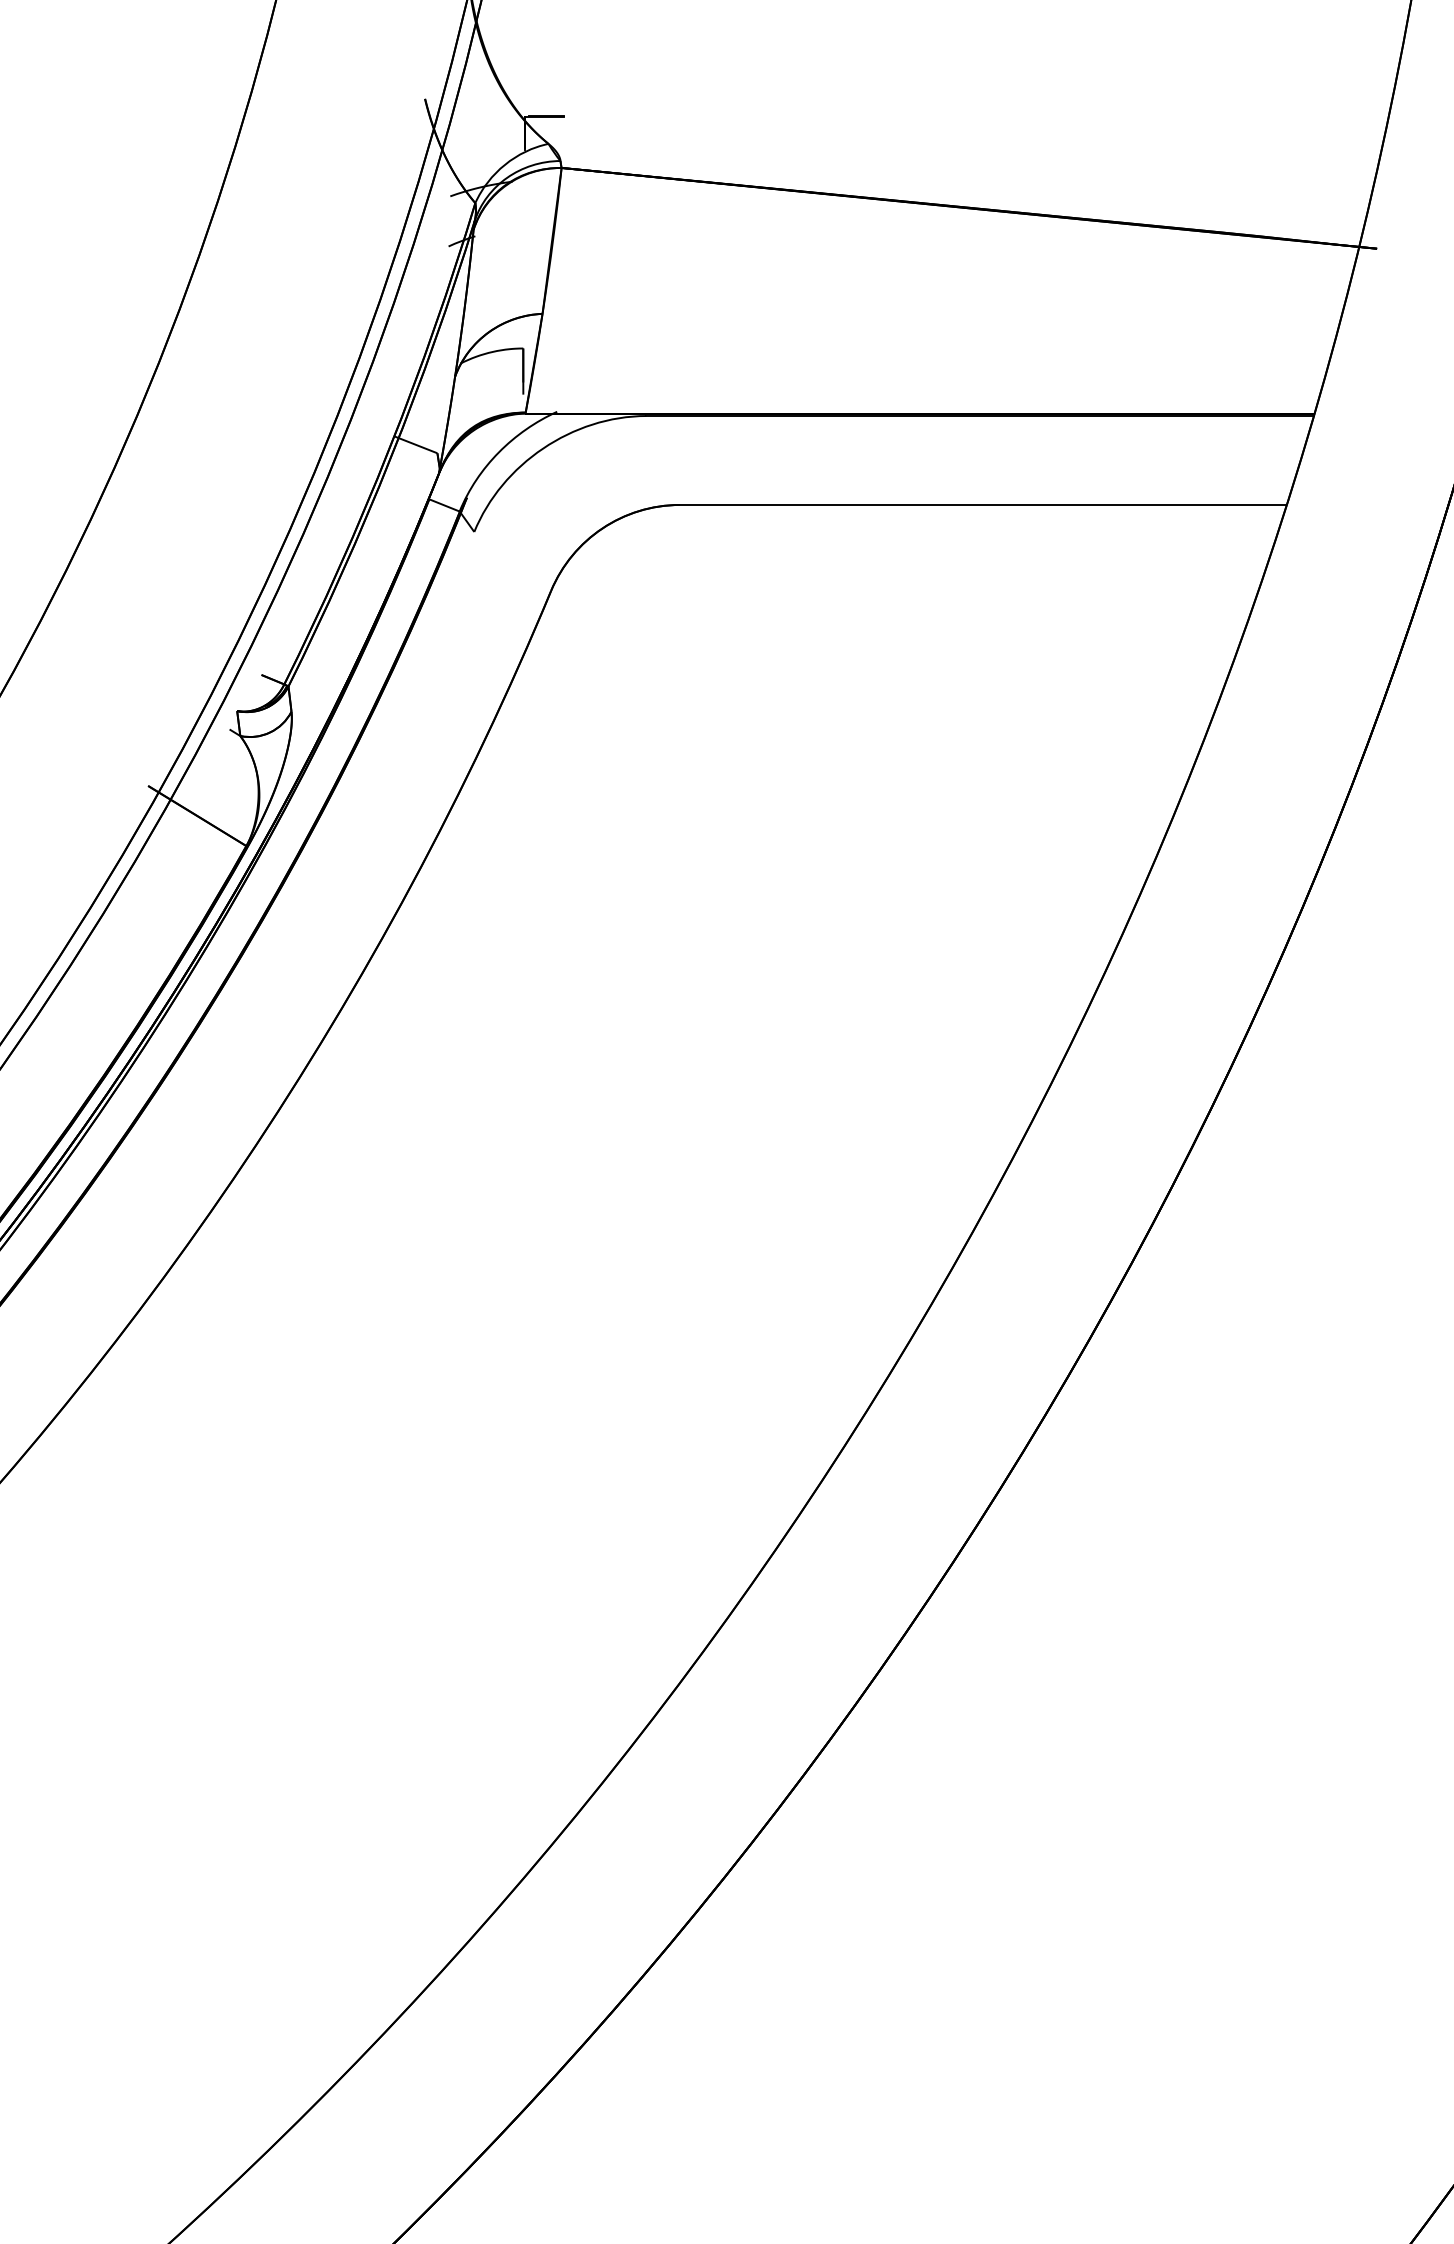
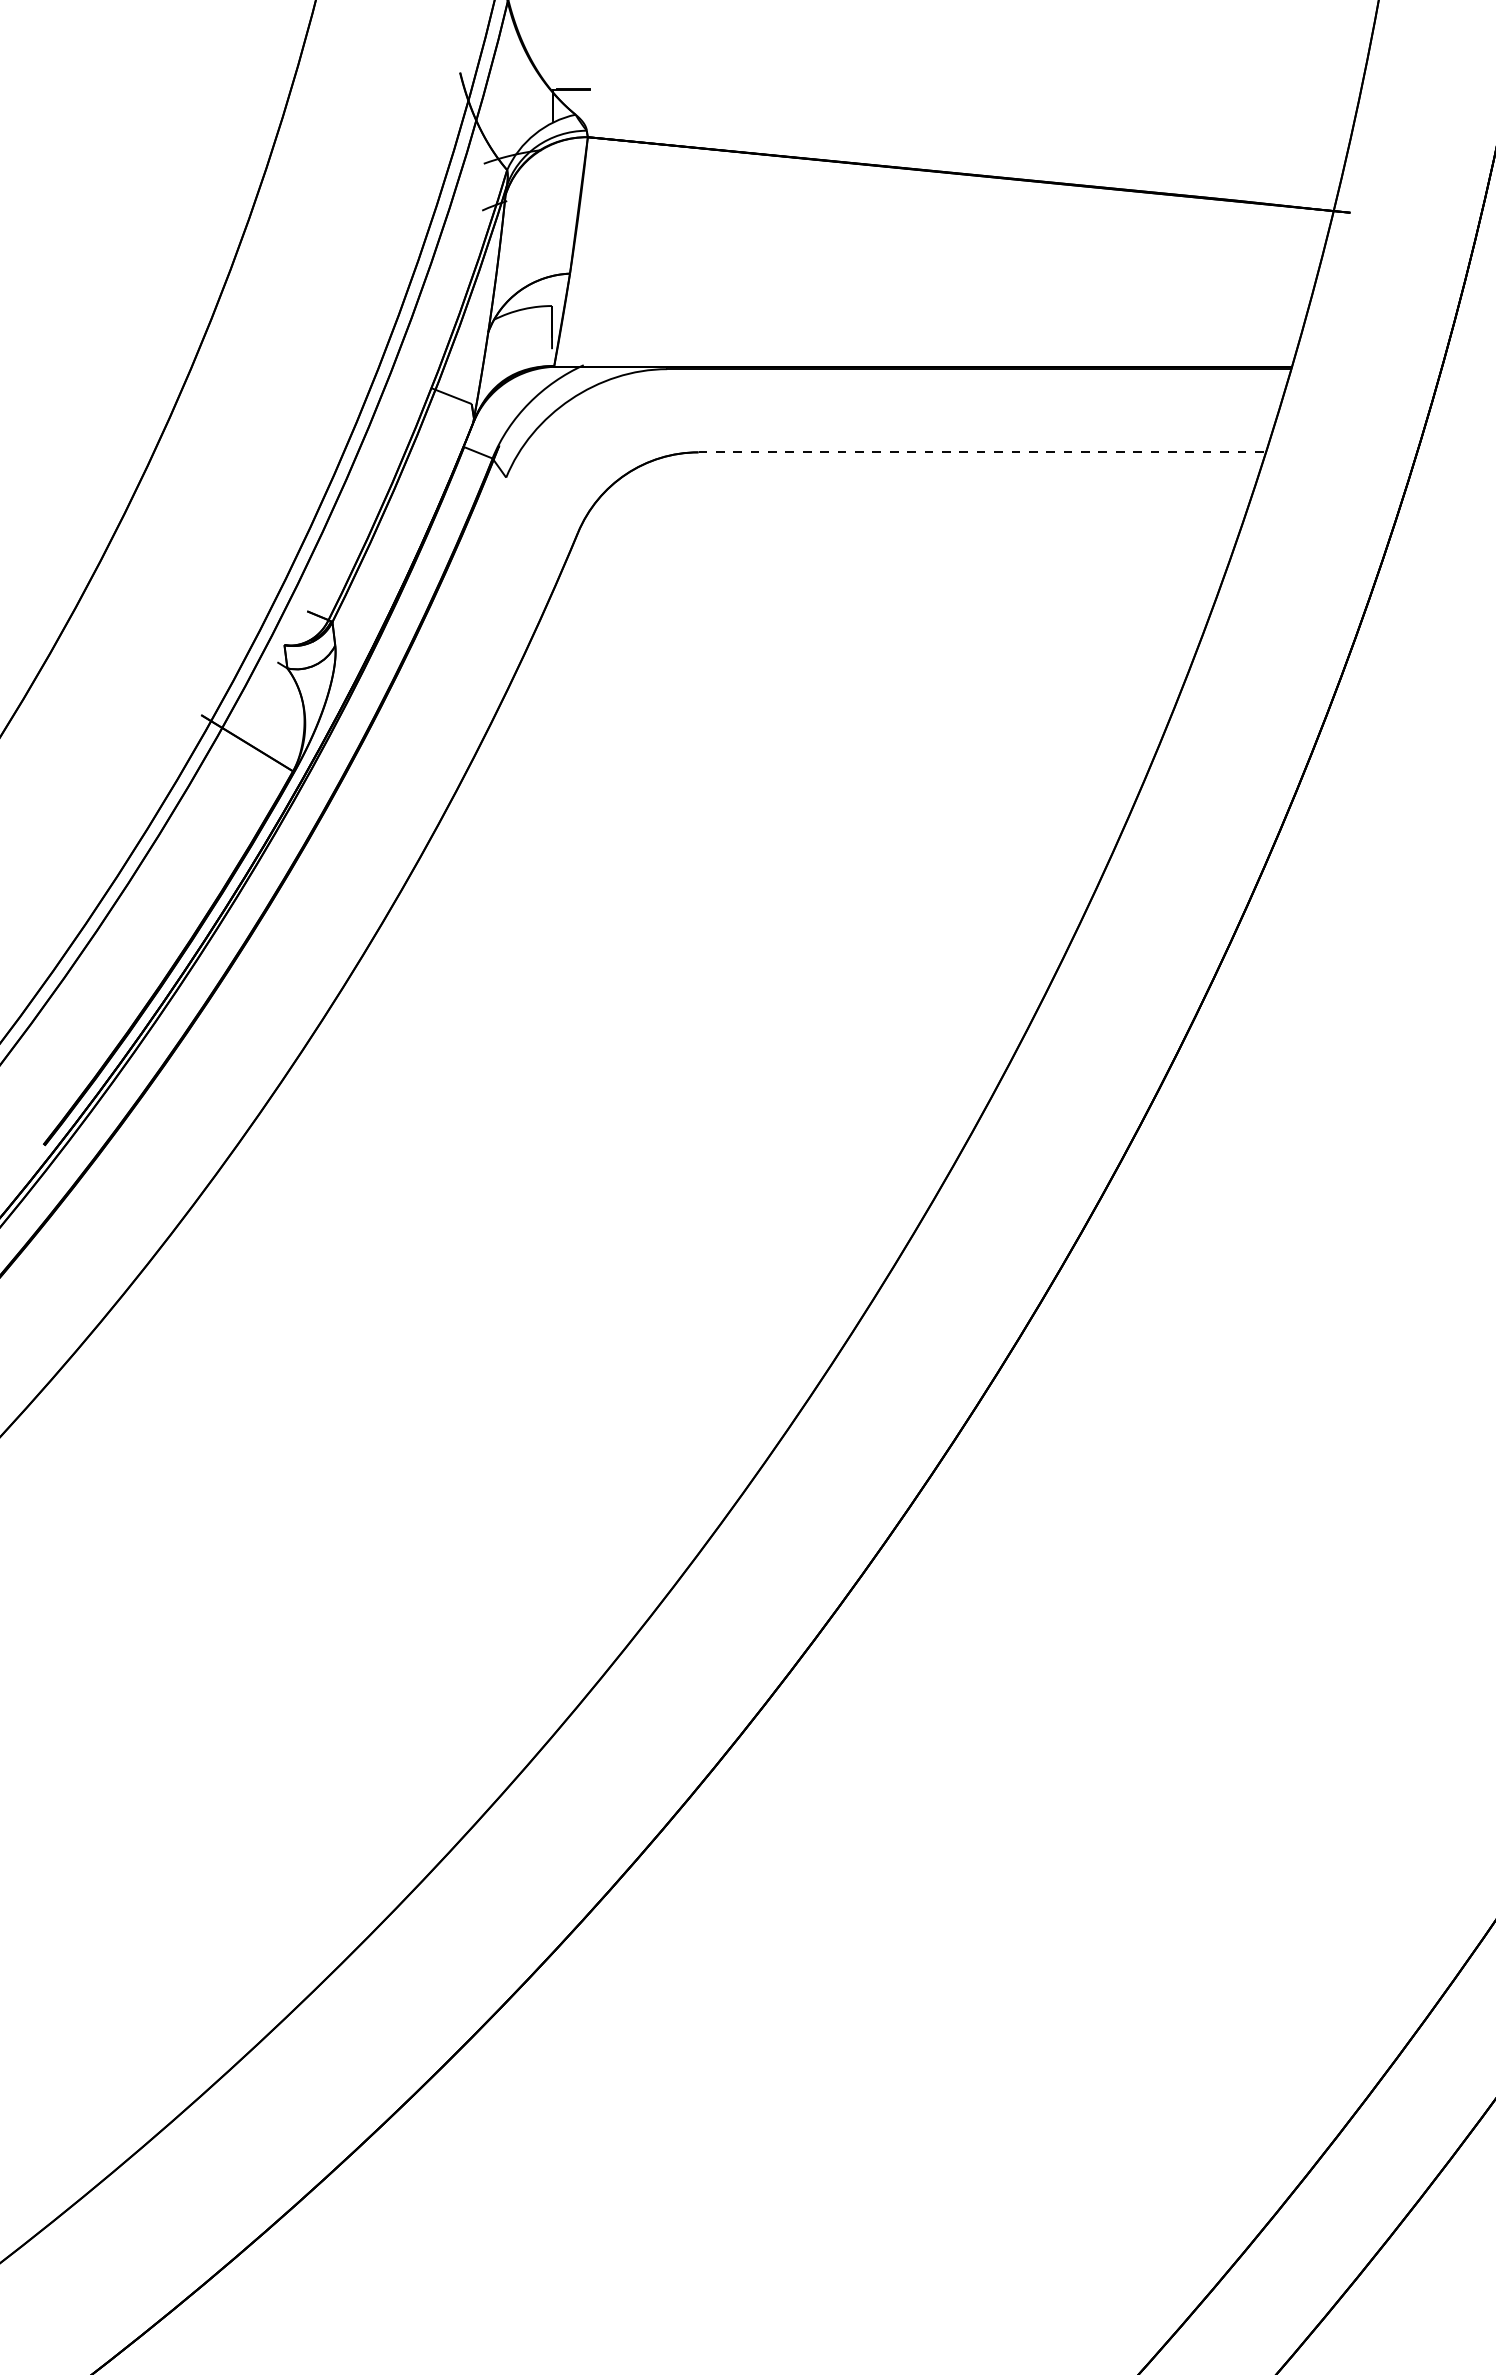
line: (983, 505) -> (982, 452), solid -> dashed

